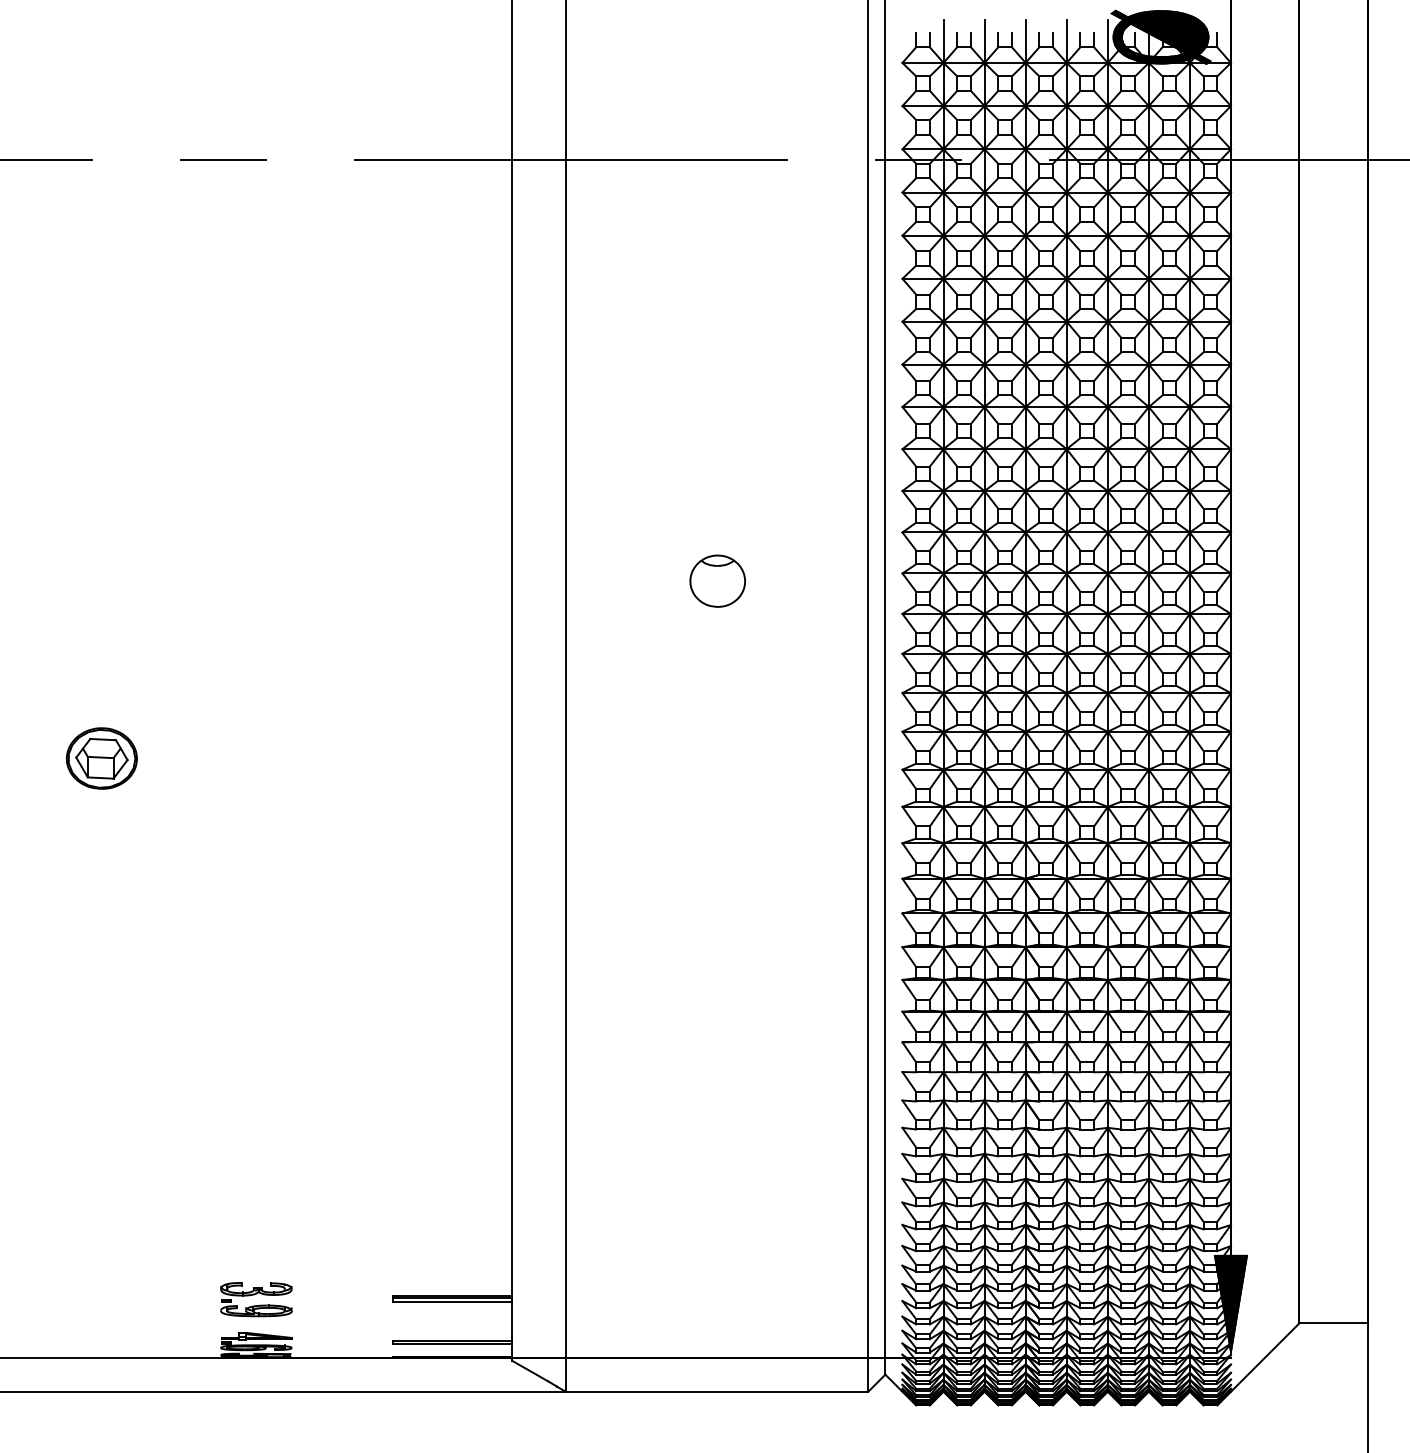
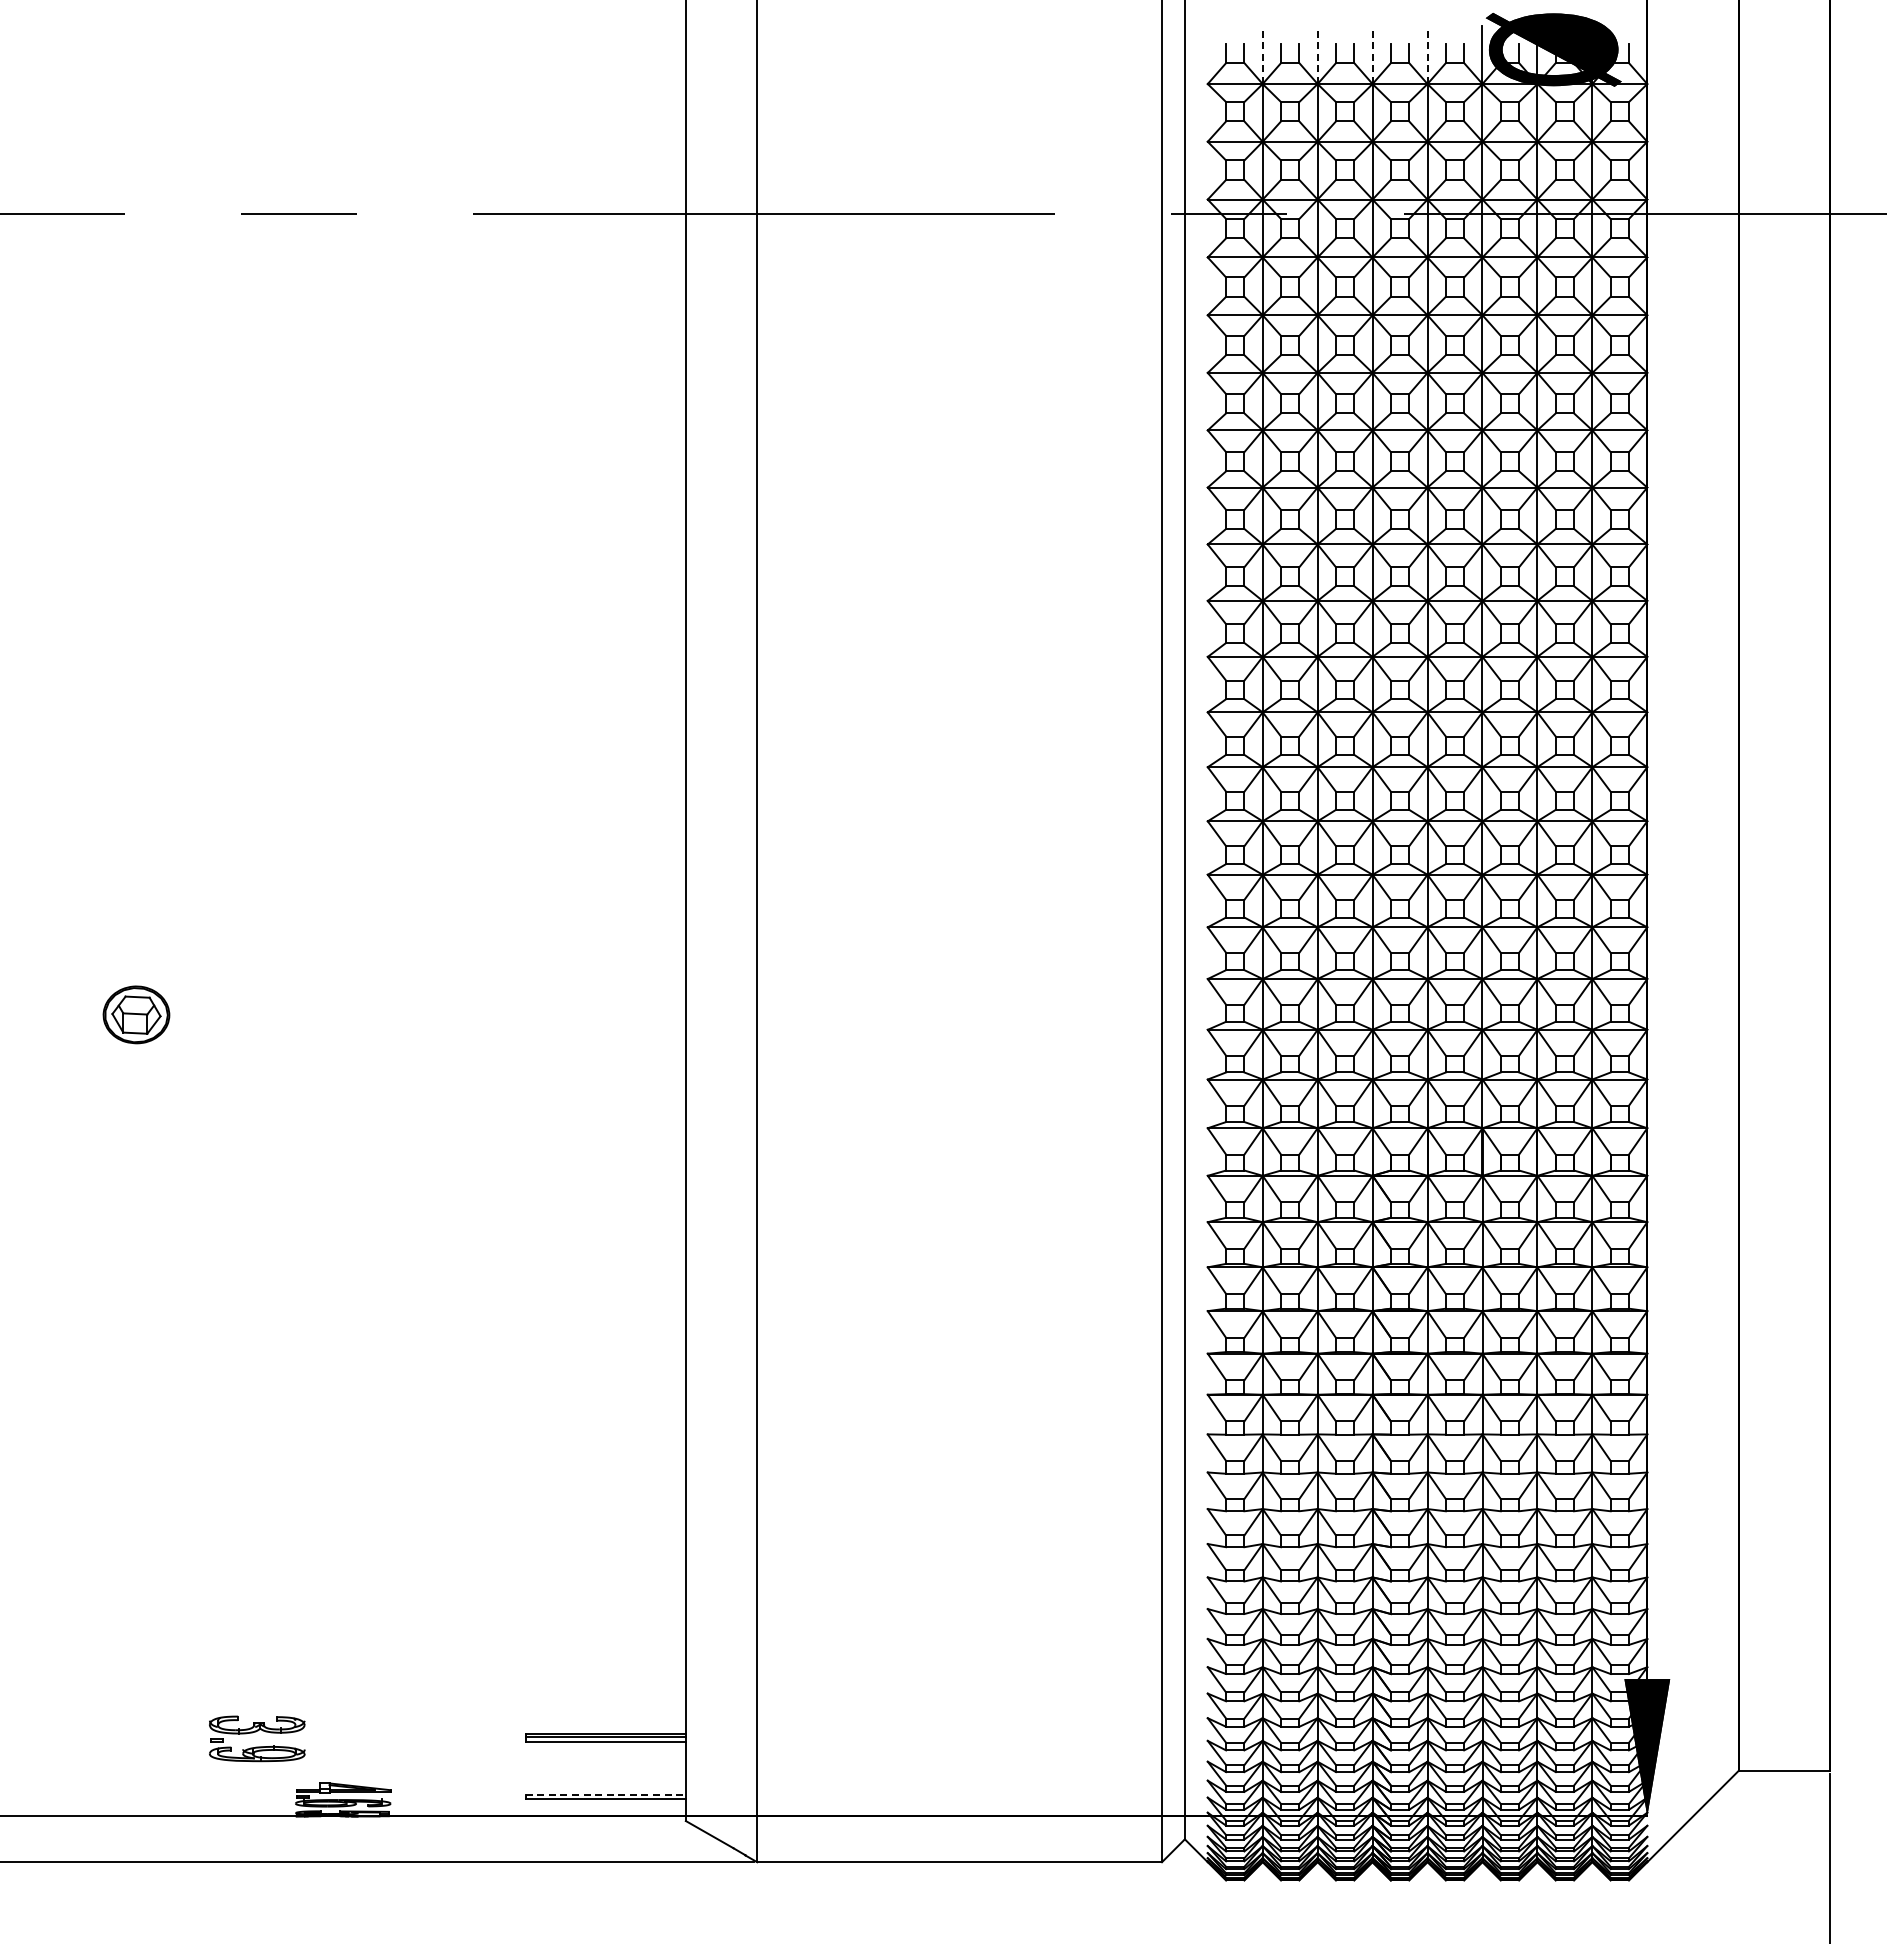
line: (943, 41) -> (1262, 55), solid -> dashed
line: (984, 41) -> (1317, 55), solid -> dashed
line: (1025, 41) -> (1372, 55), solid -> dashed
line: (1066, 41) -> (1427, 55), solid -> dashed
part: (717, 581) -> (960, 777), removed
part: (101, 758) -> (136, 1014), size x0.7
part: (255, 1294) -> (256, 1732), moved
line: (453, 1341) -> (606, 1794), solid -> dashed

